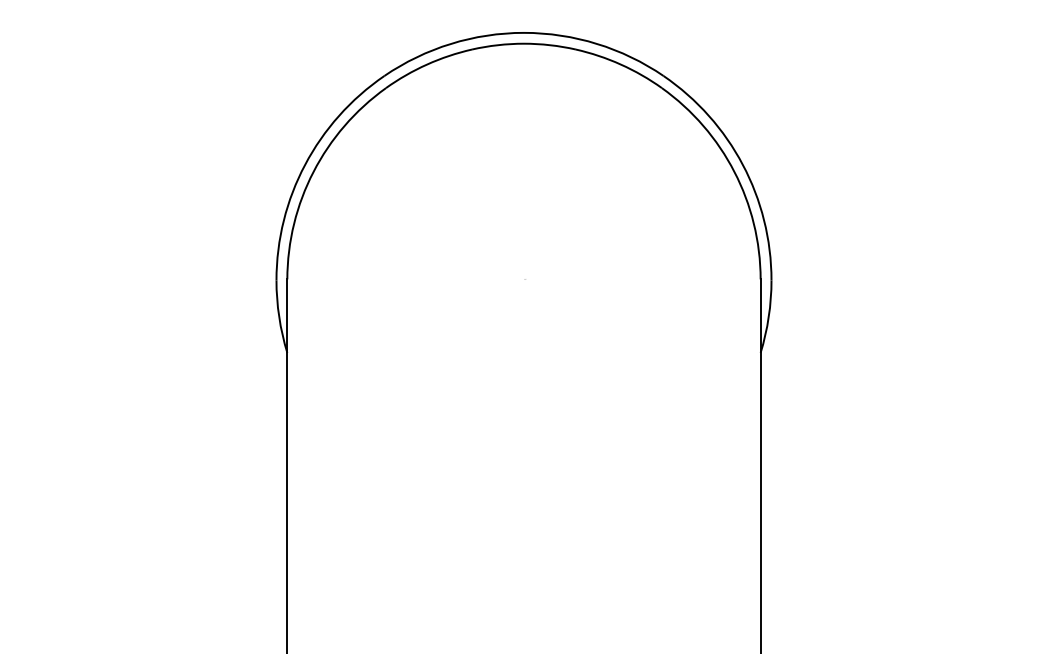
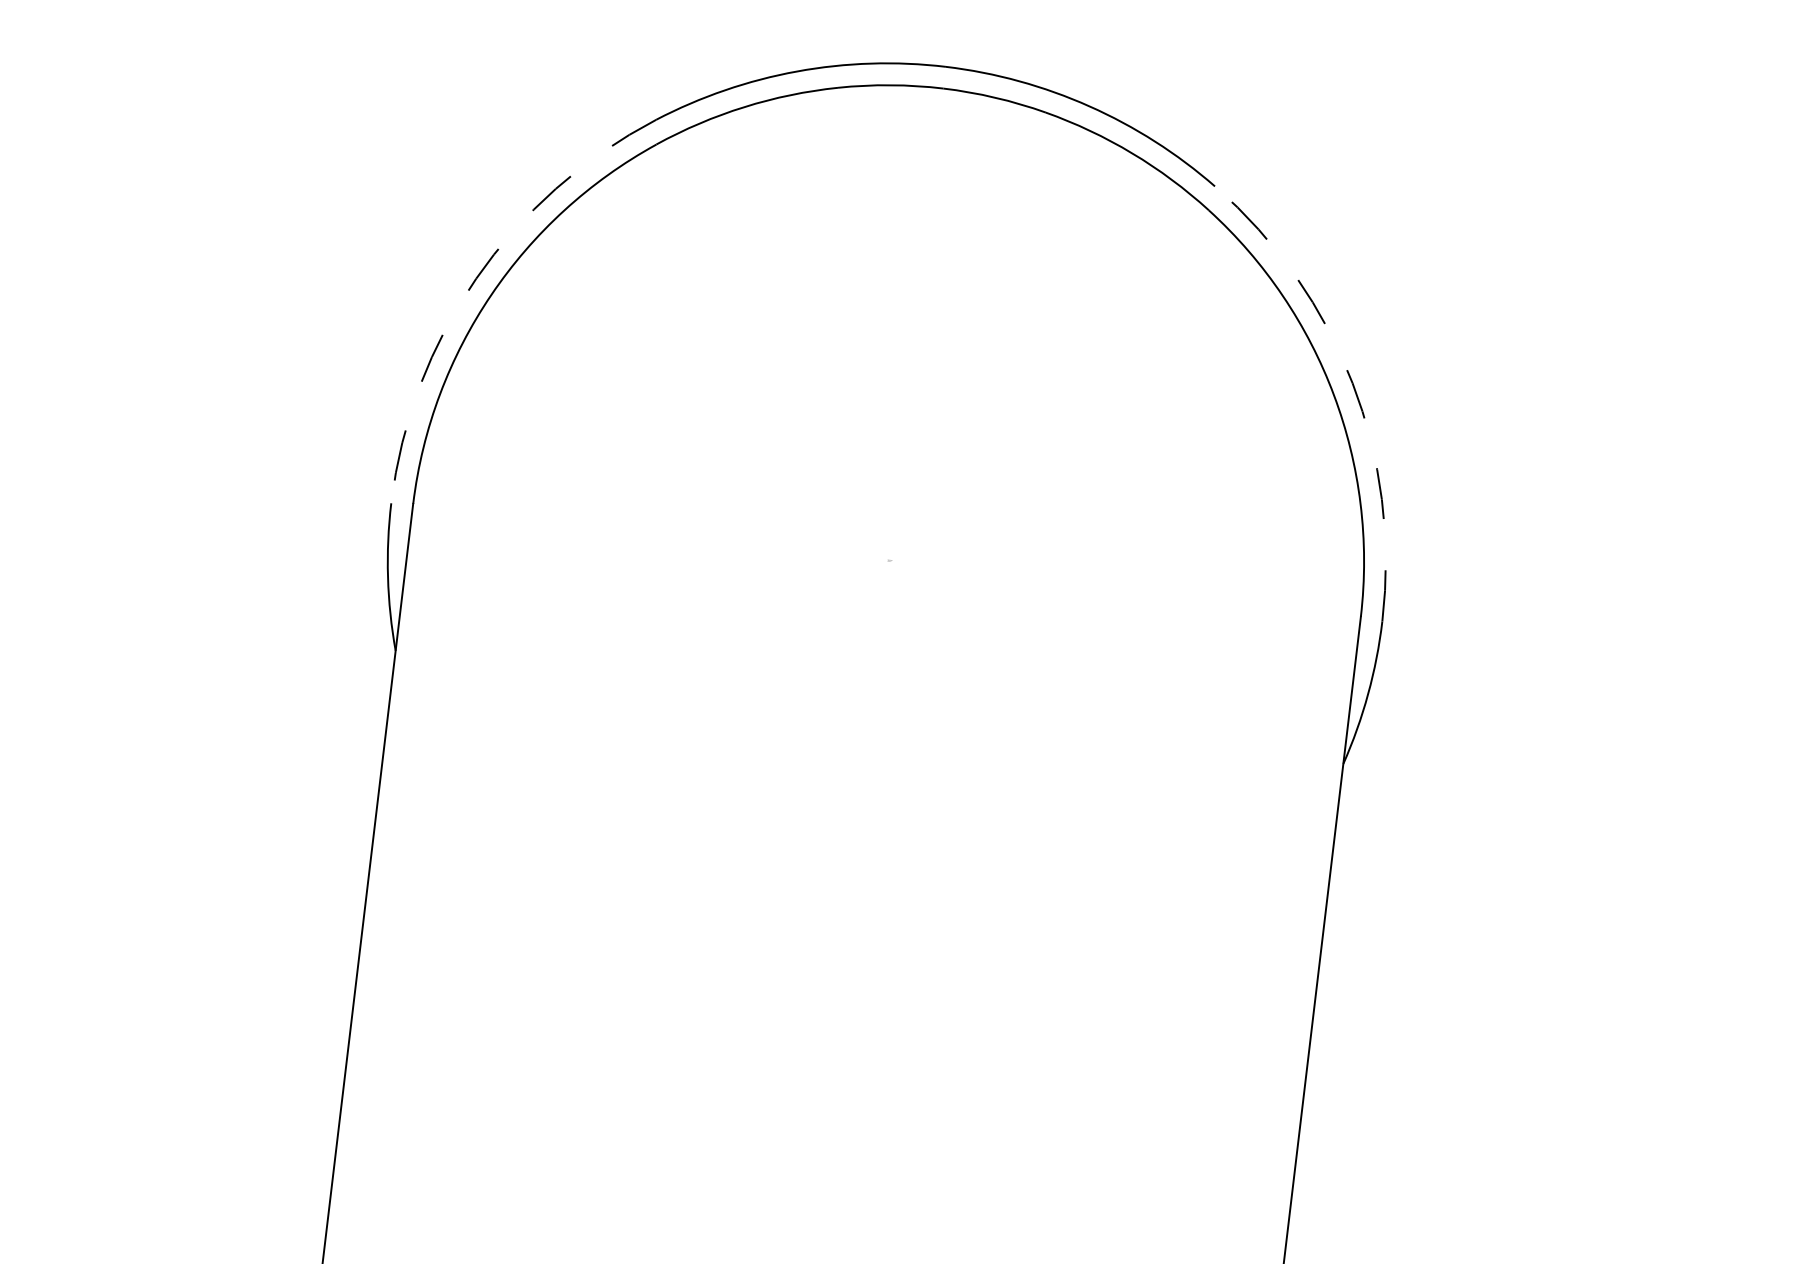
arc: (305, 164) -> (477, 278), solid -> dashed
arc: (742, 164) -> (1351, 382), solid -> dashed

